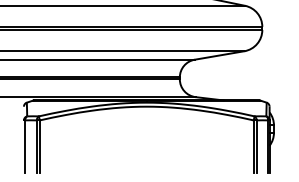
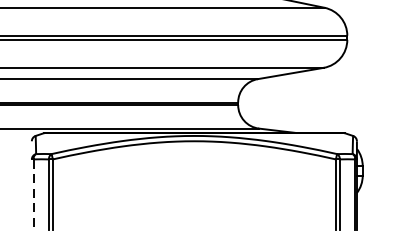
line: (25, 146) -> (33, 193), solid -> dashed

